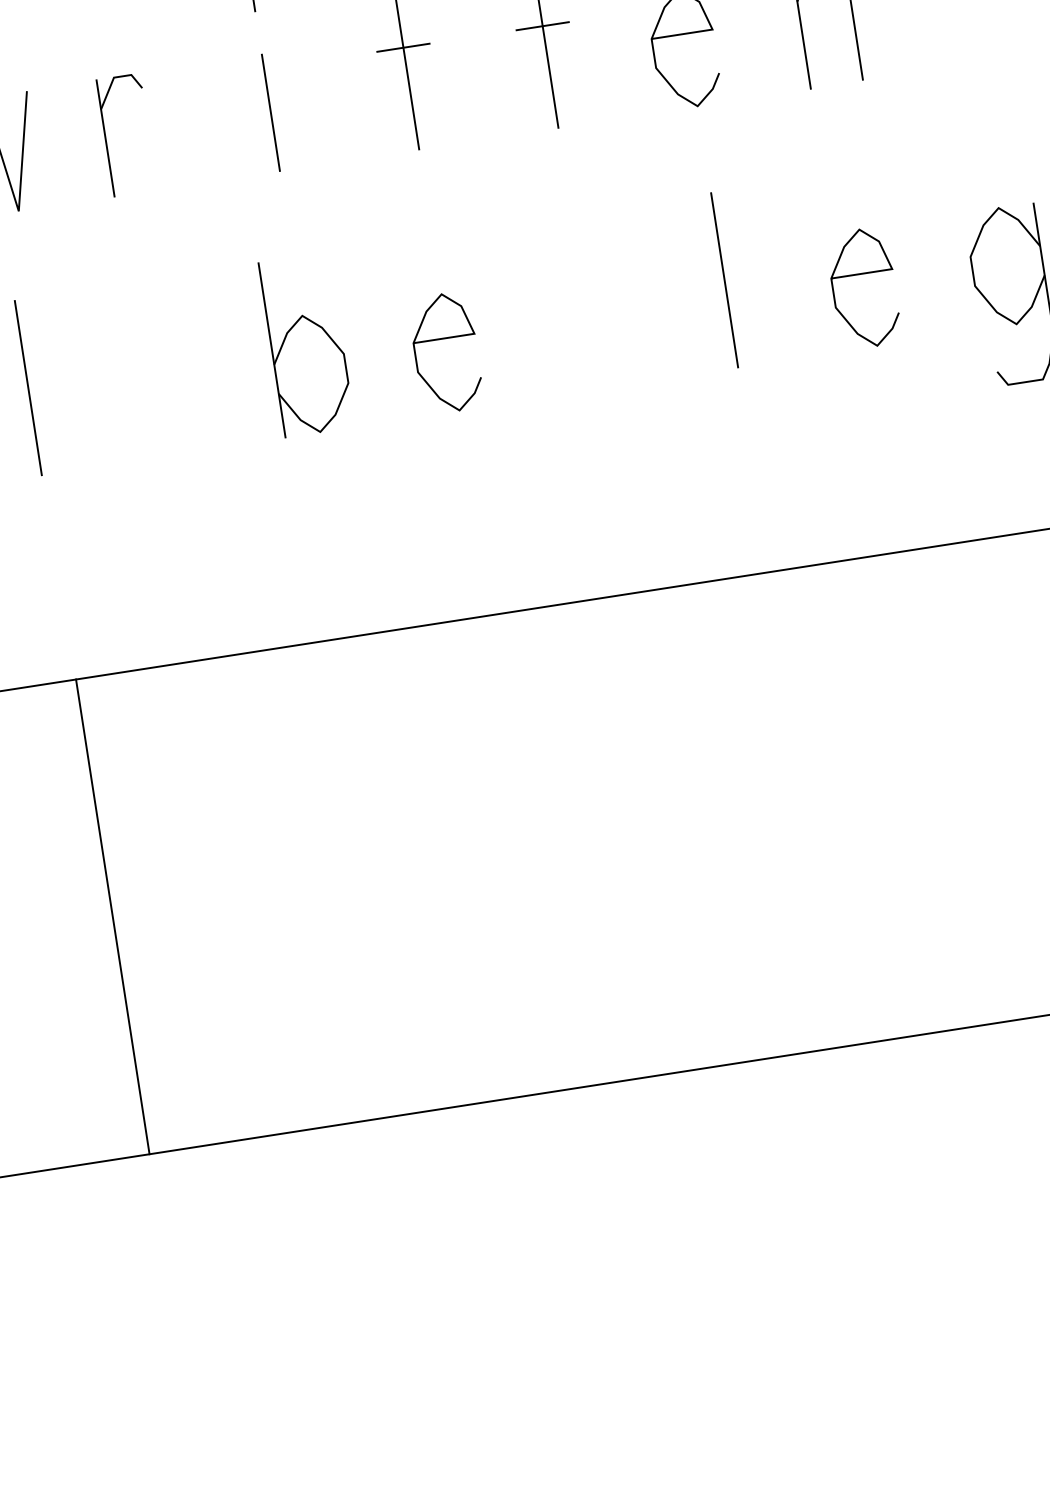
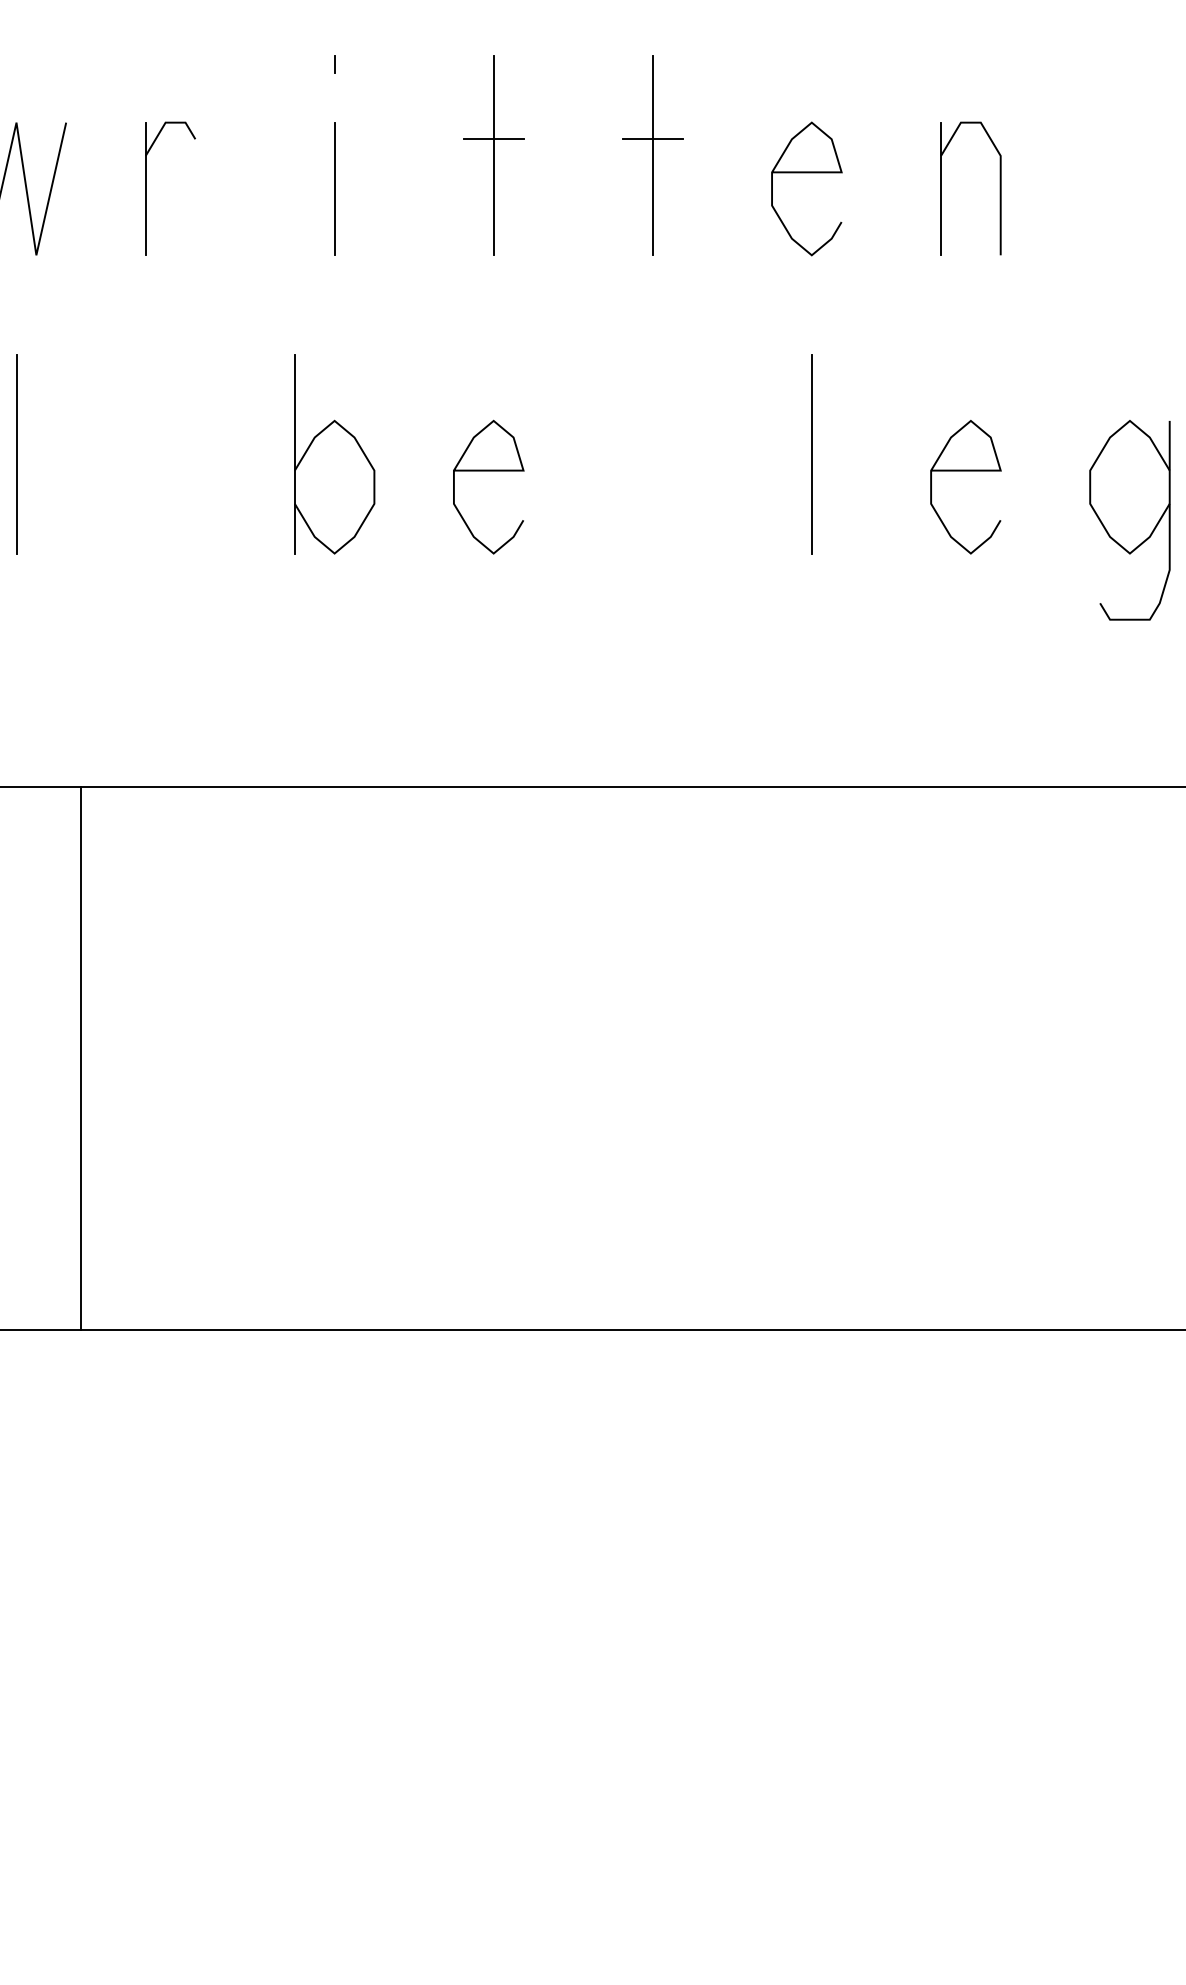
line: (112, 916) -> (81, 1058), moved

